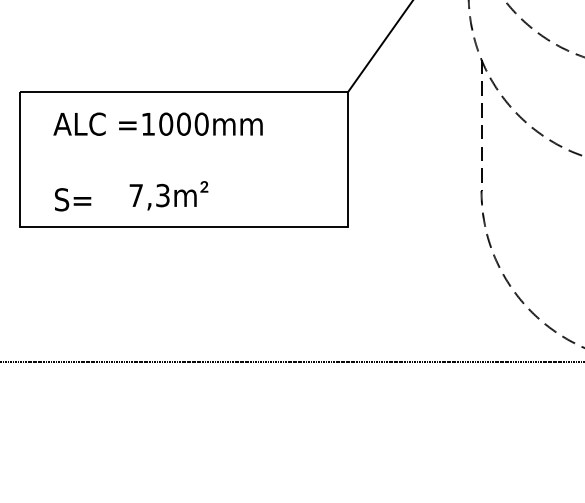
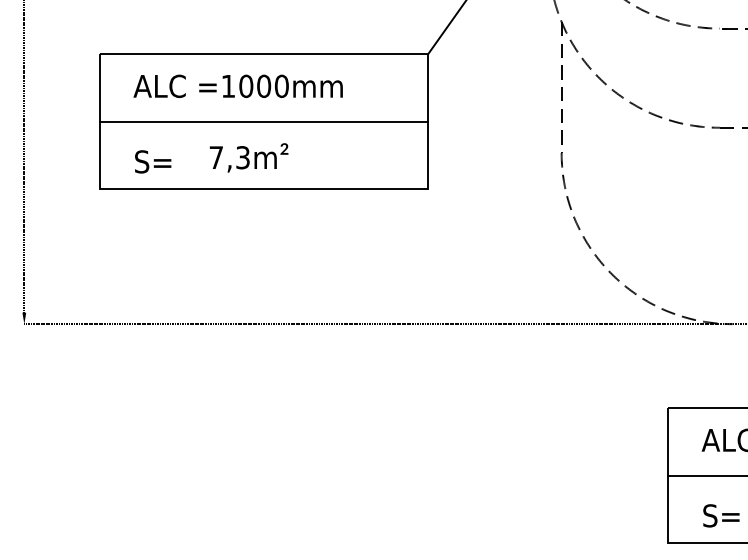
line: (183, 159) -> (263, 121), added

